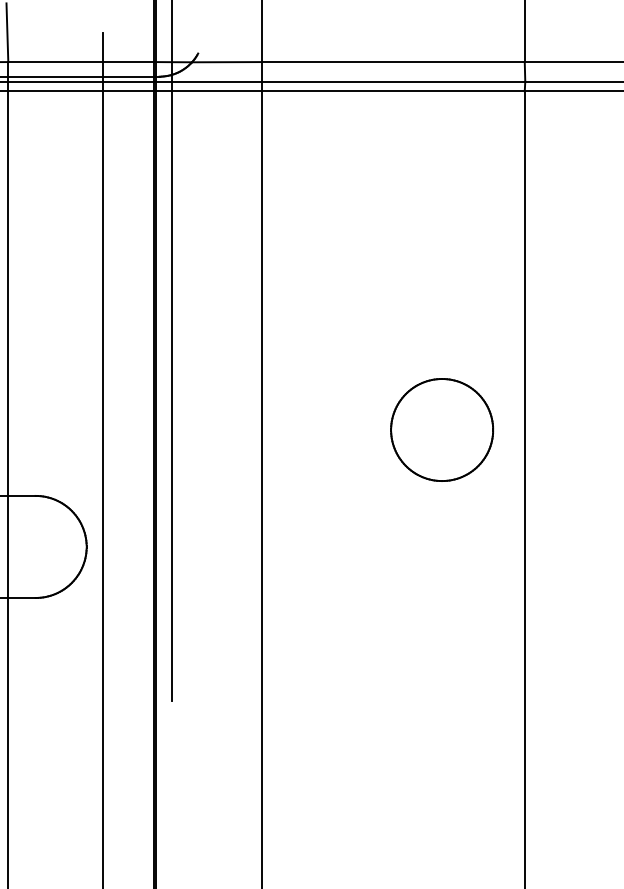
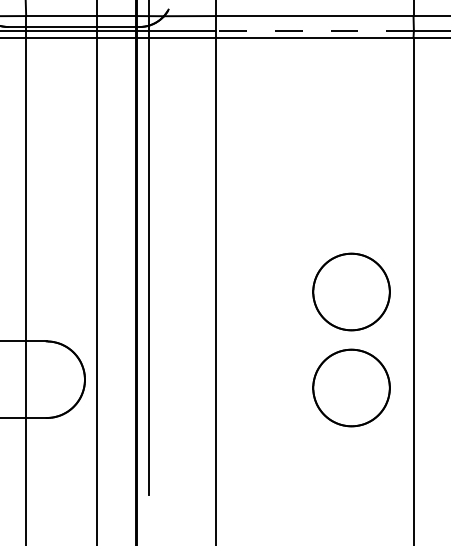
line: (393, 81) -> (315, 30), solid -> dashed
part: (442, 557) -> (351, 387), added

